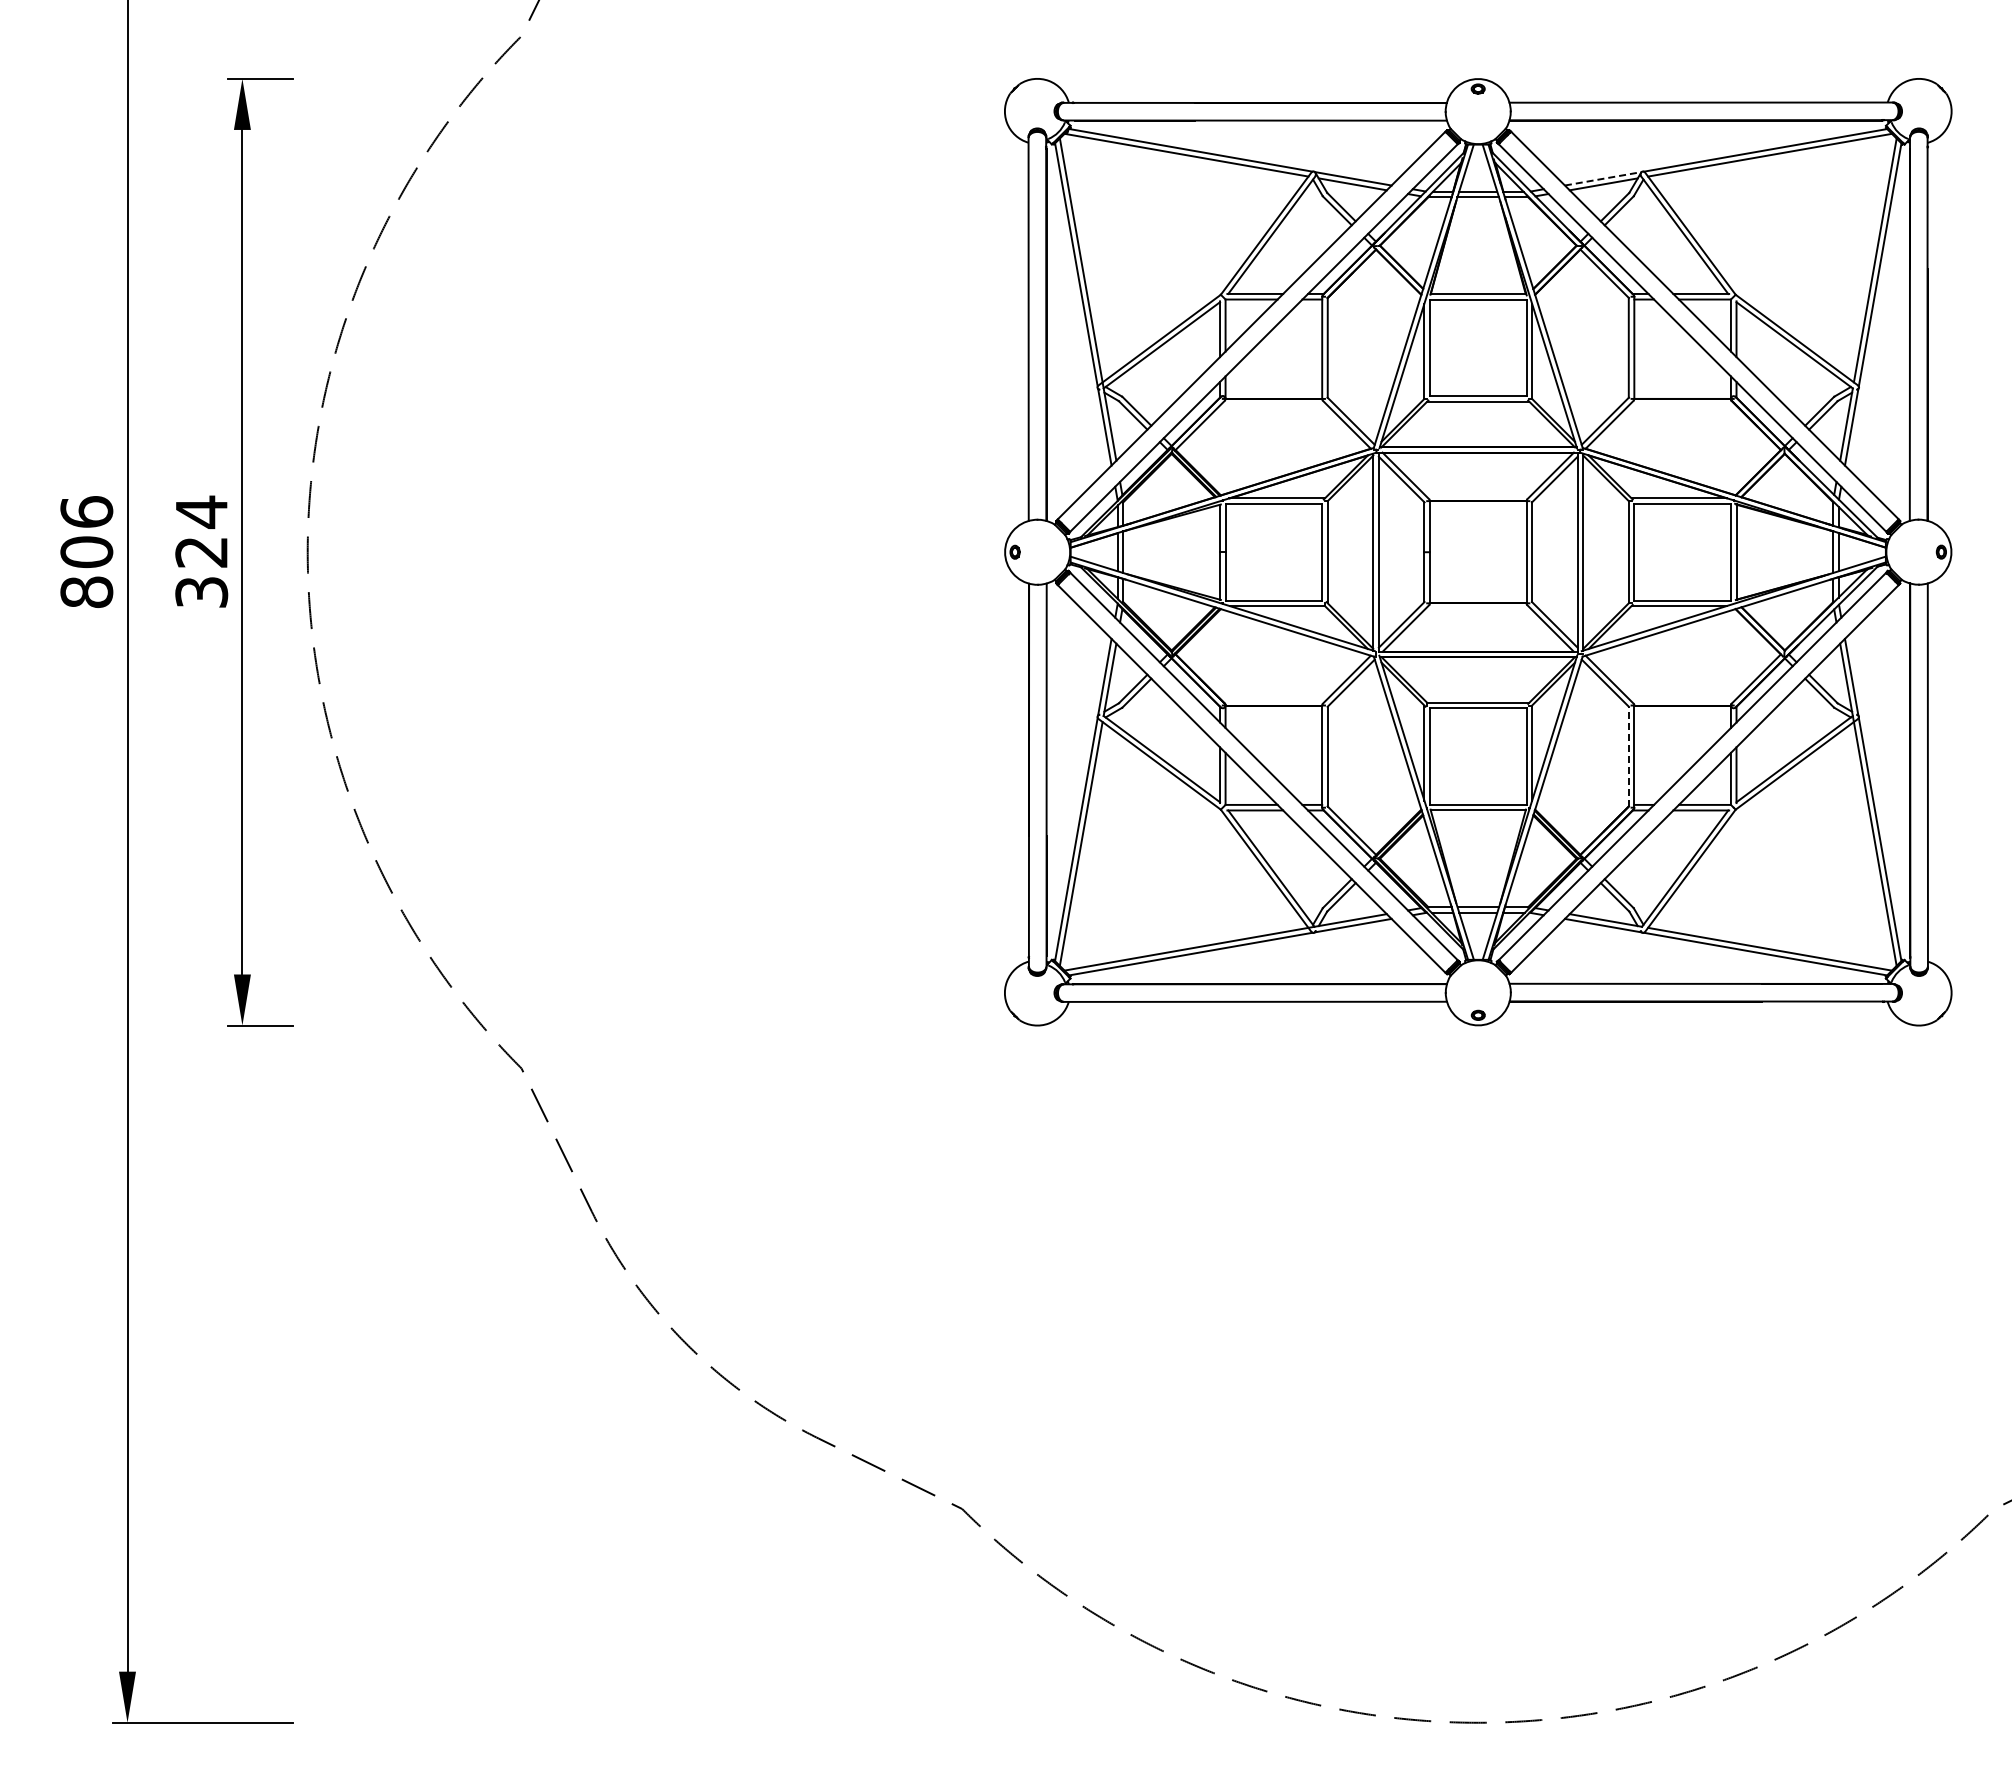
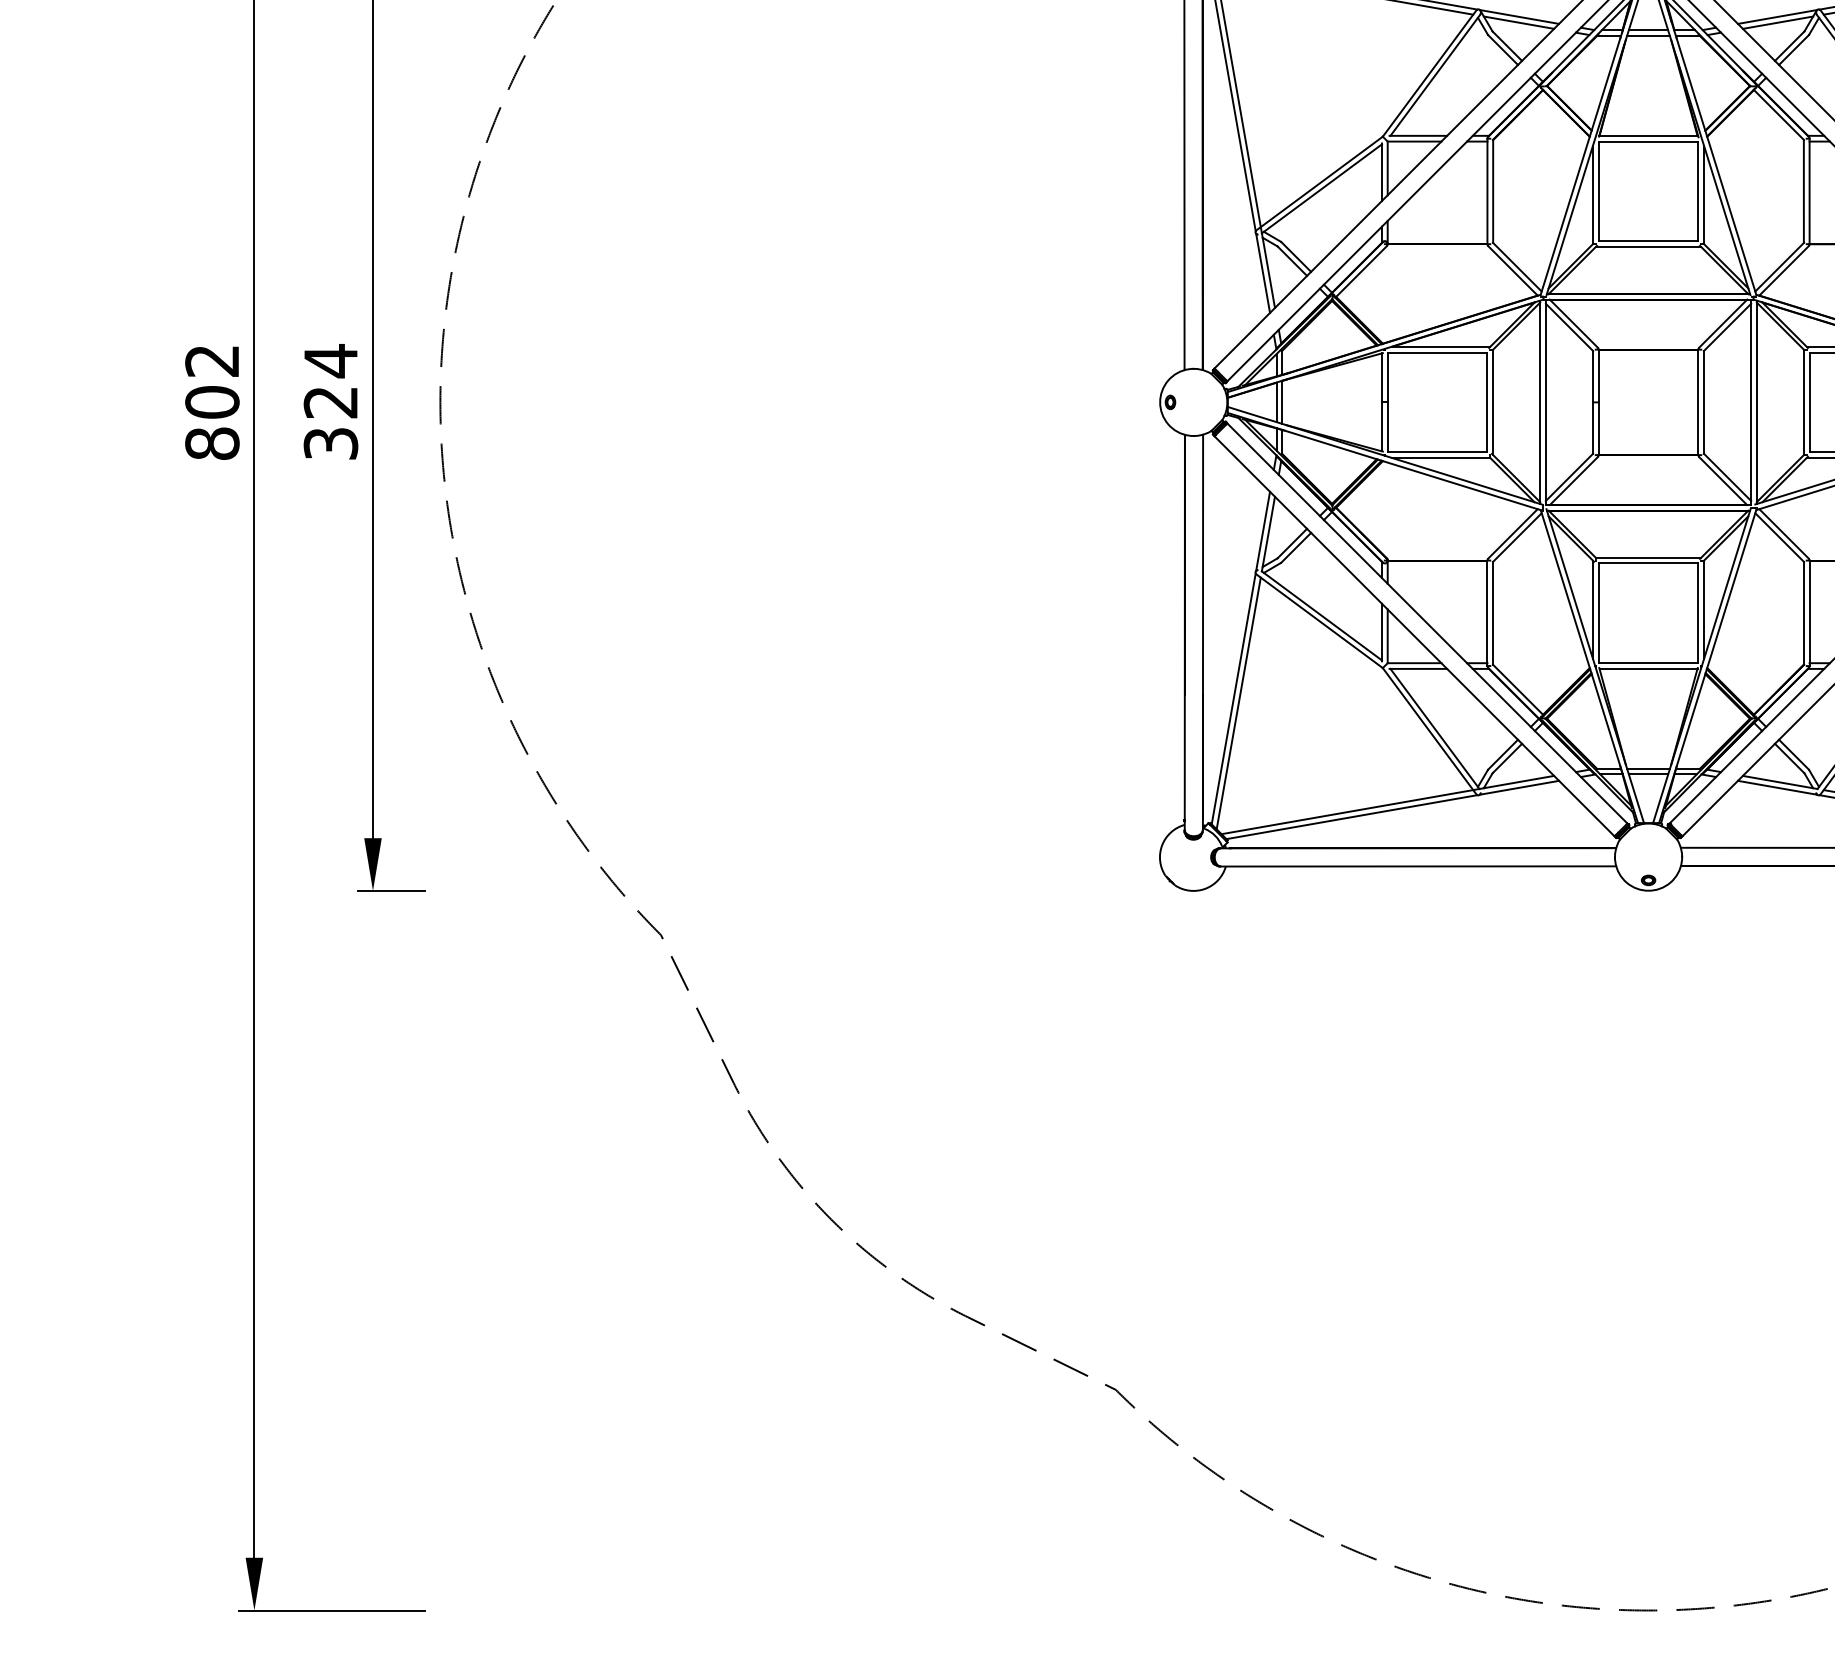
line: (1603, 178) -> (1777, 16), dashed -> solid
text: (86, 511) -> (212, 360), 806 -> 802
line: (1628, 756) -> (1803, 613), dashed -> solid

